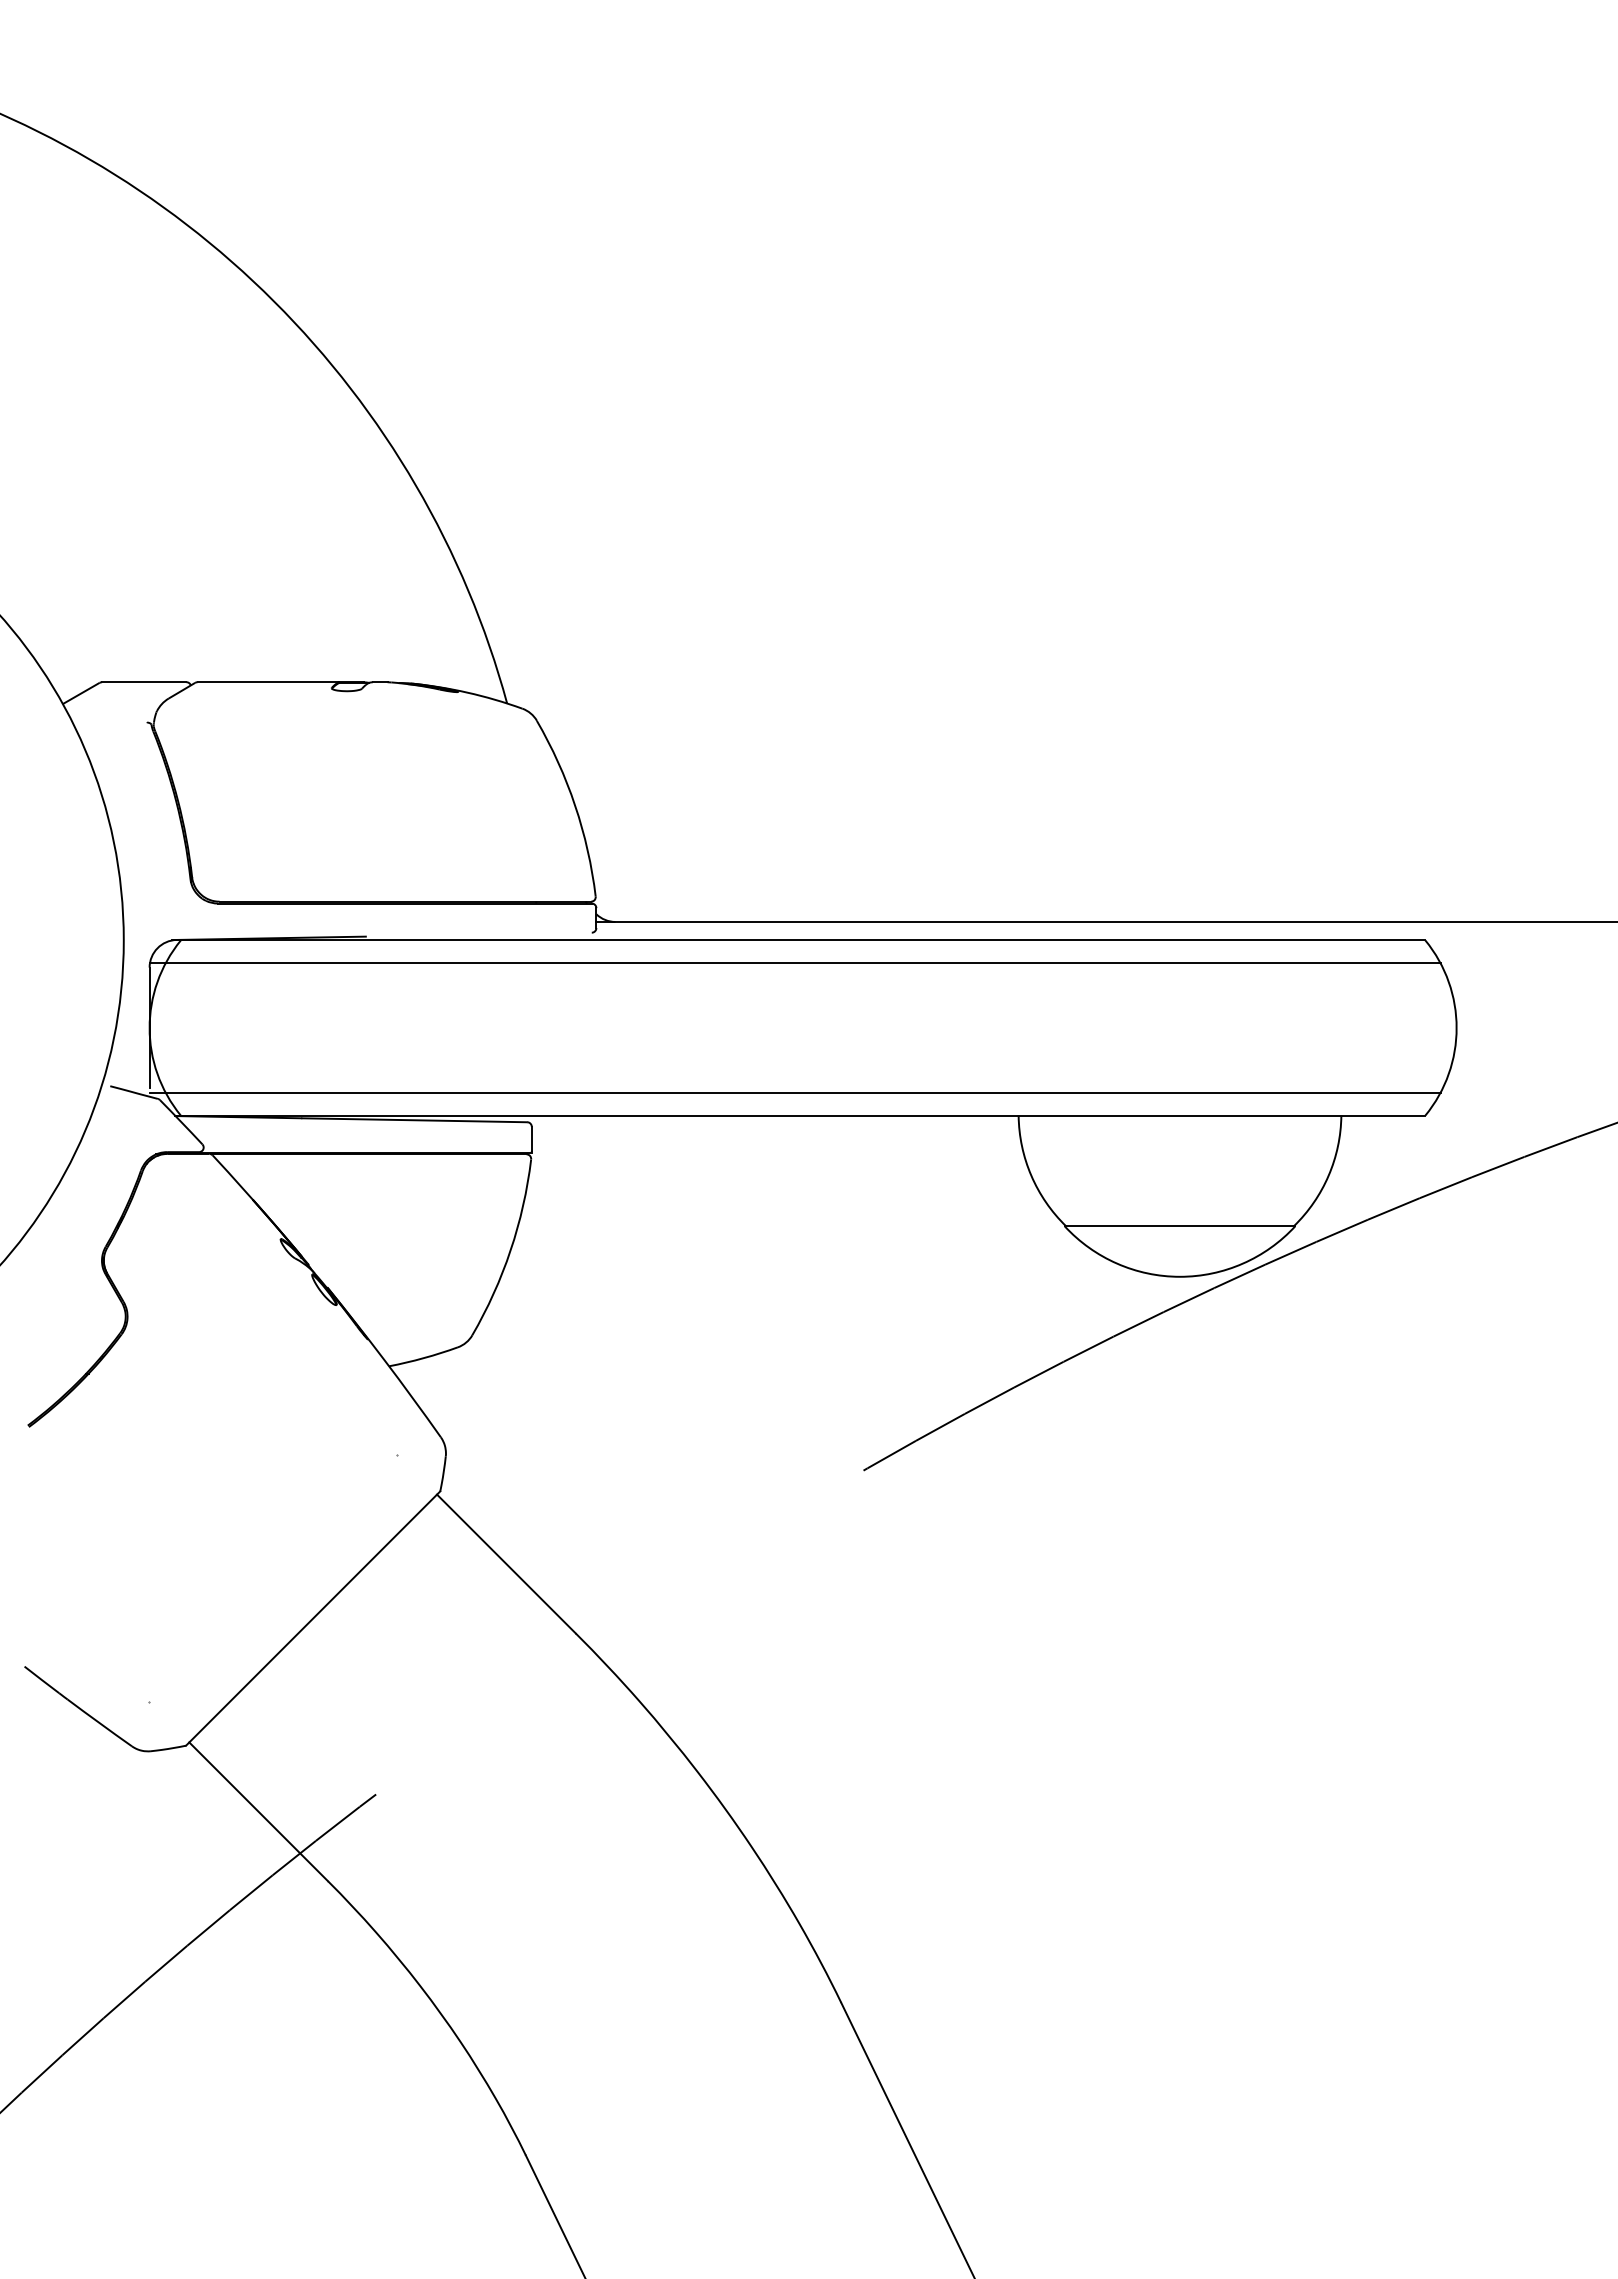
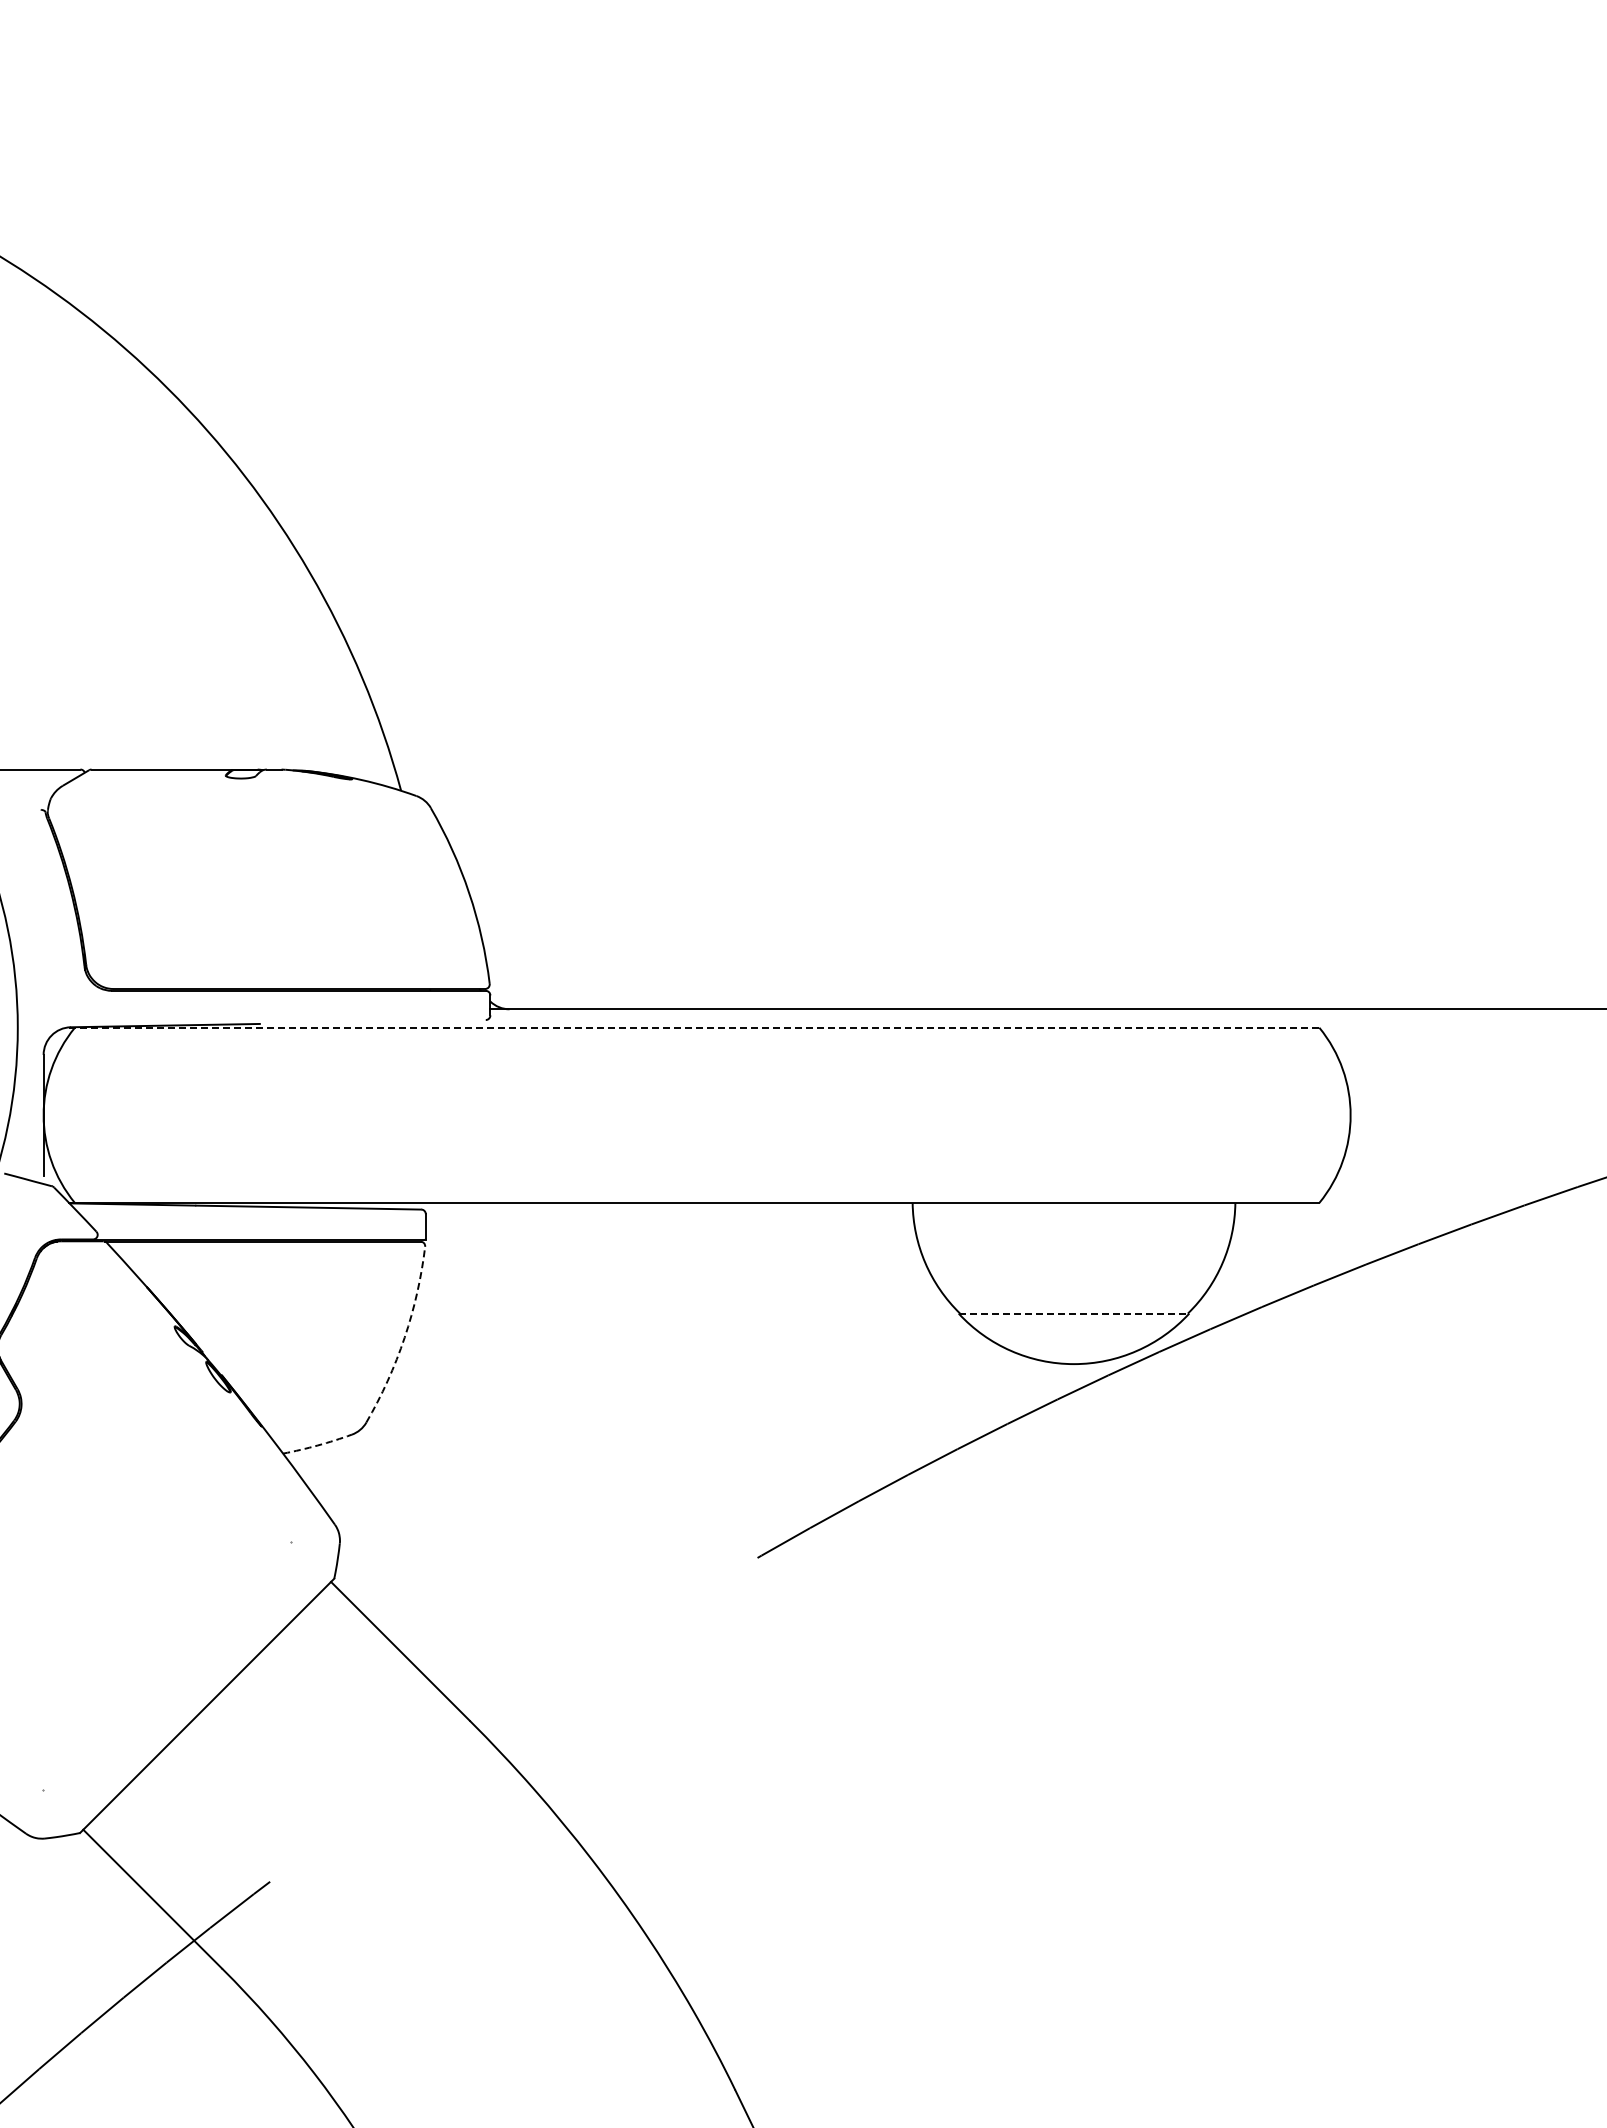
line: (798, 940) -> (692, 1027), solid -> dashed
line: (794, 963) -> (688, 1050), removed
line: (794, 1092) -> (688, 1179), removed
line: (1180, 1226) -> (1074, 1313), solid -> dashed
arc: (510, 1250) -> (404, 1337), solid -> dashed
arc: (423, 1358) -> (317, 1445), solid -> dashed

